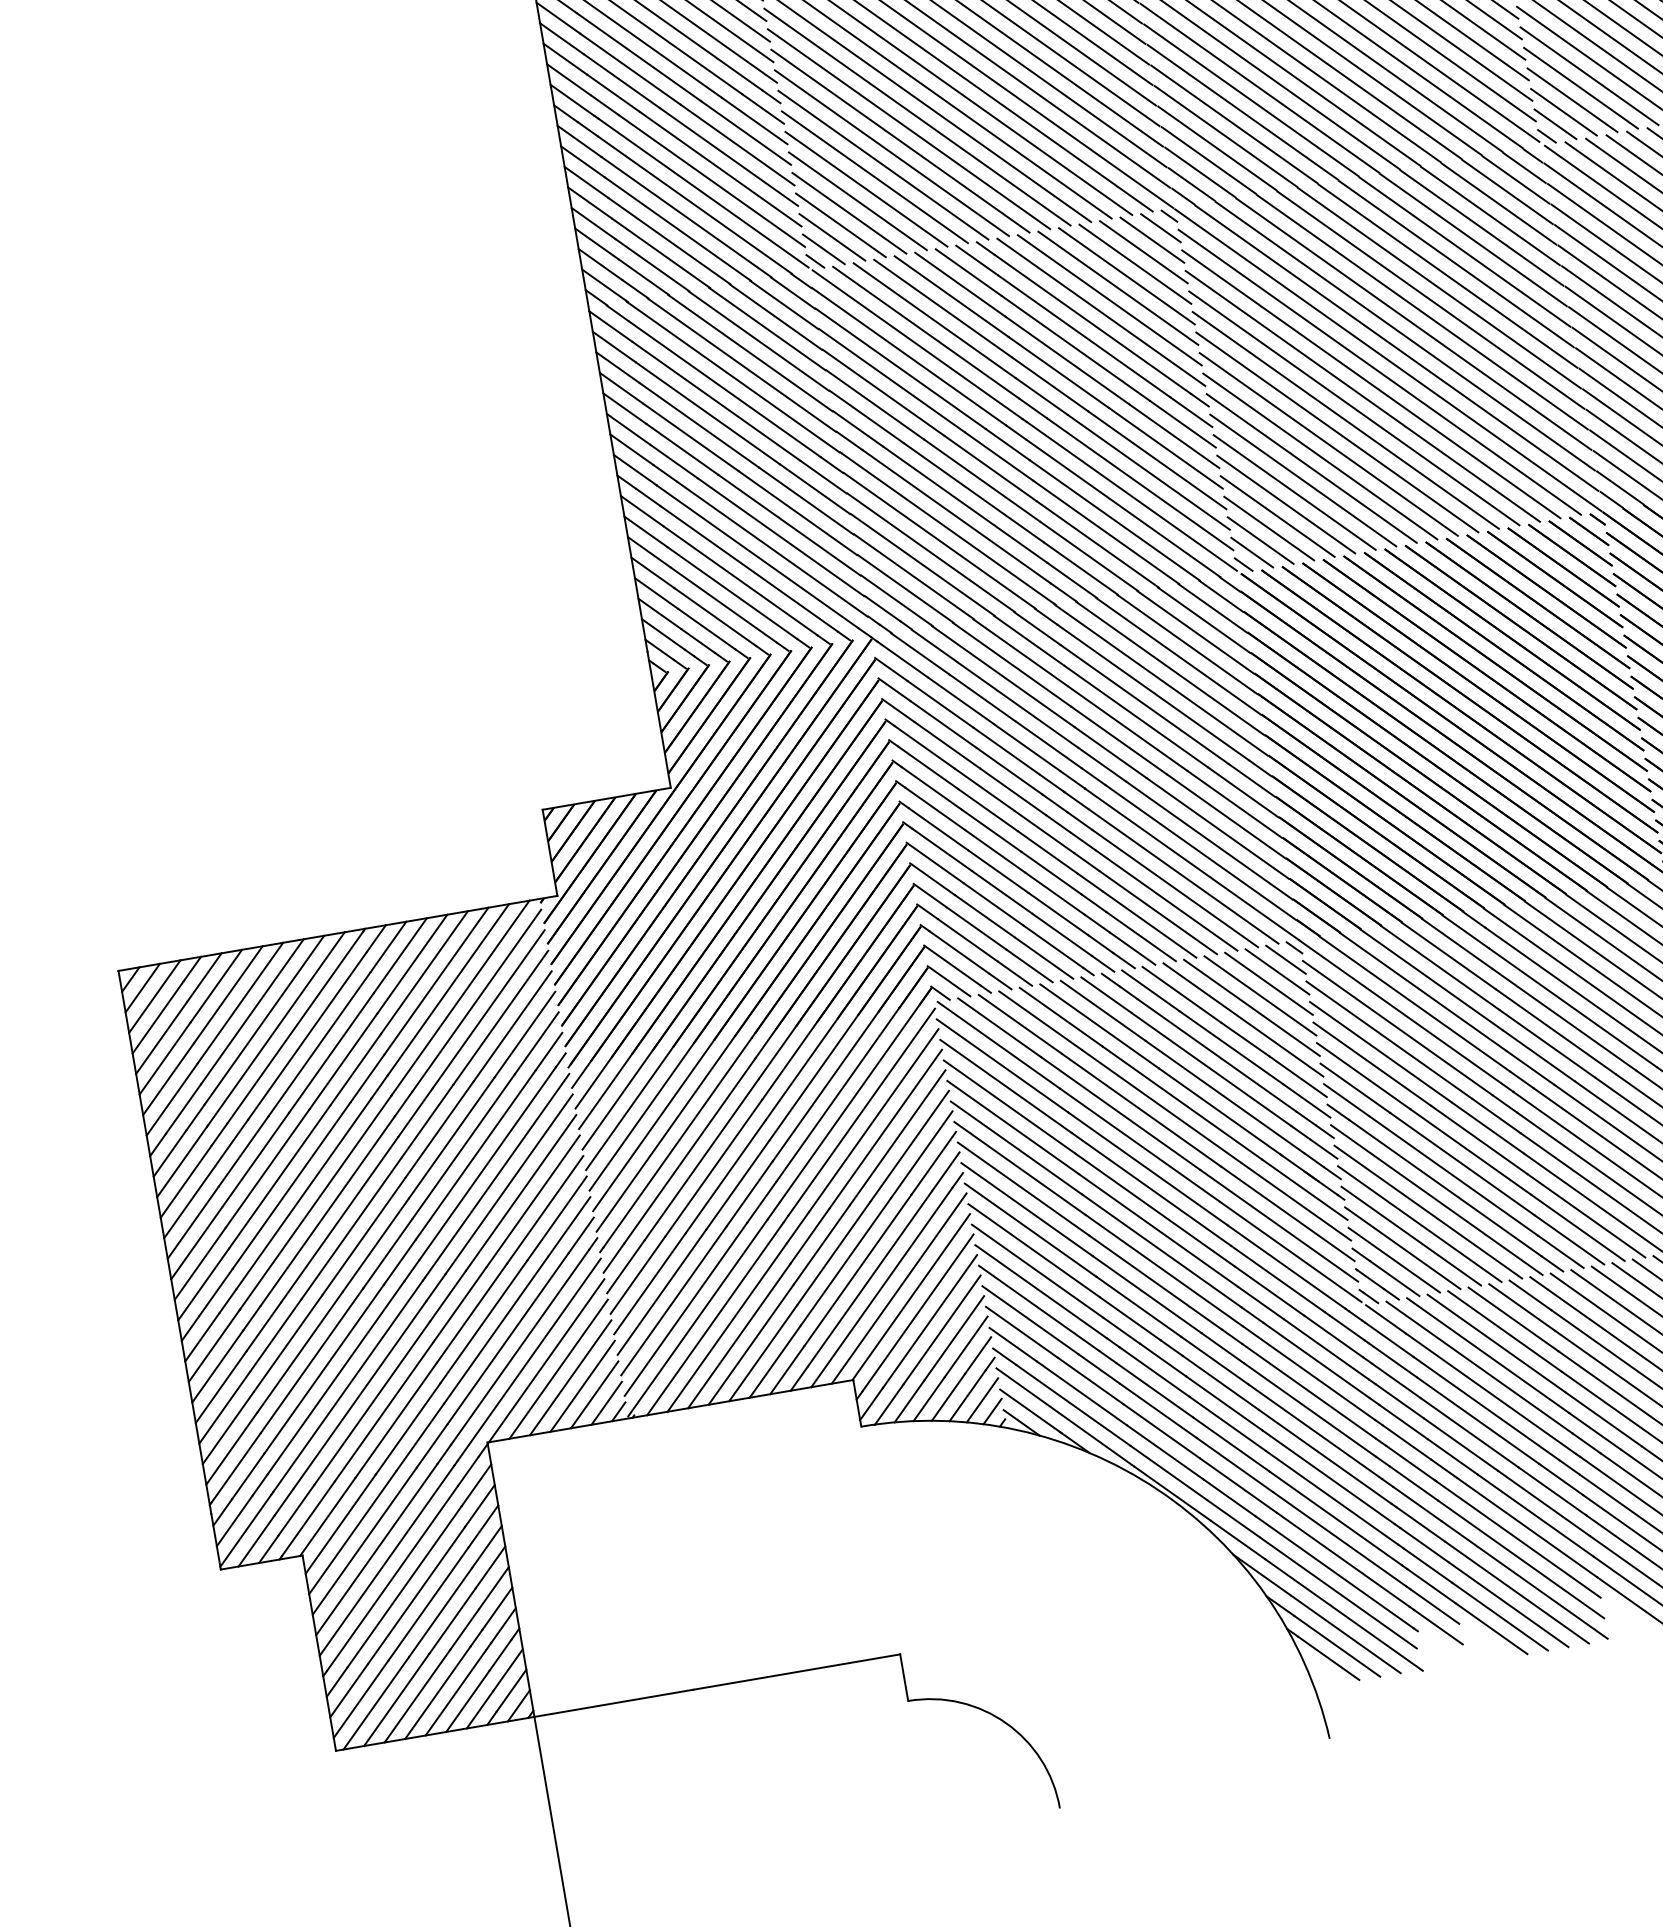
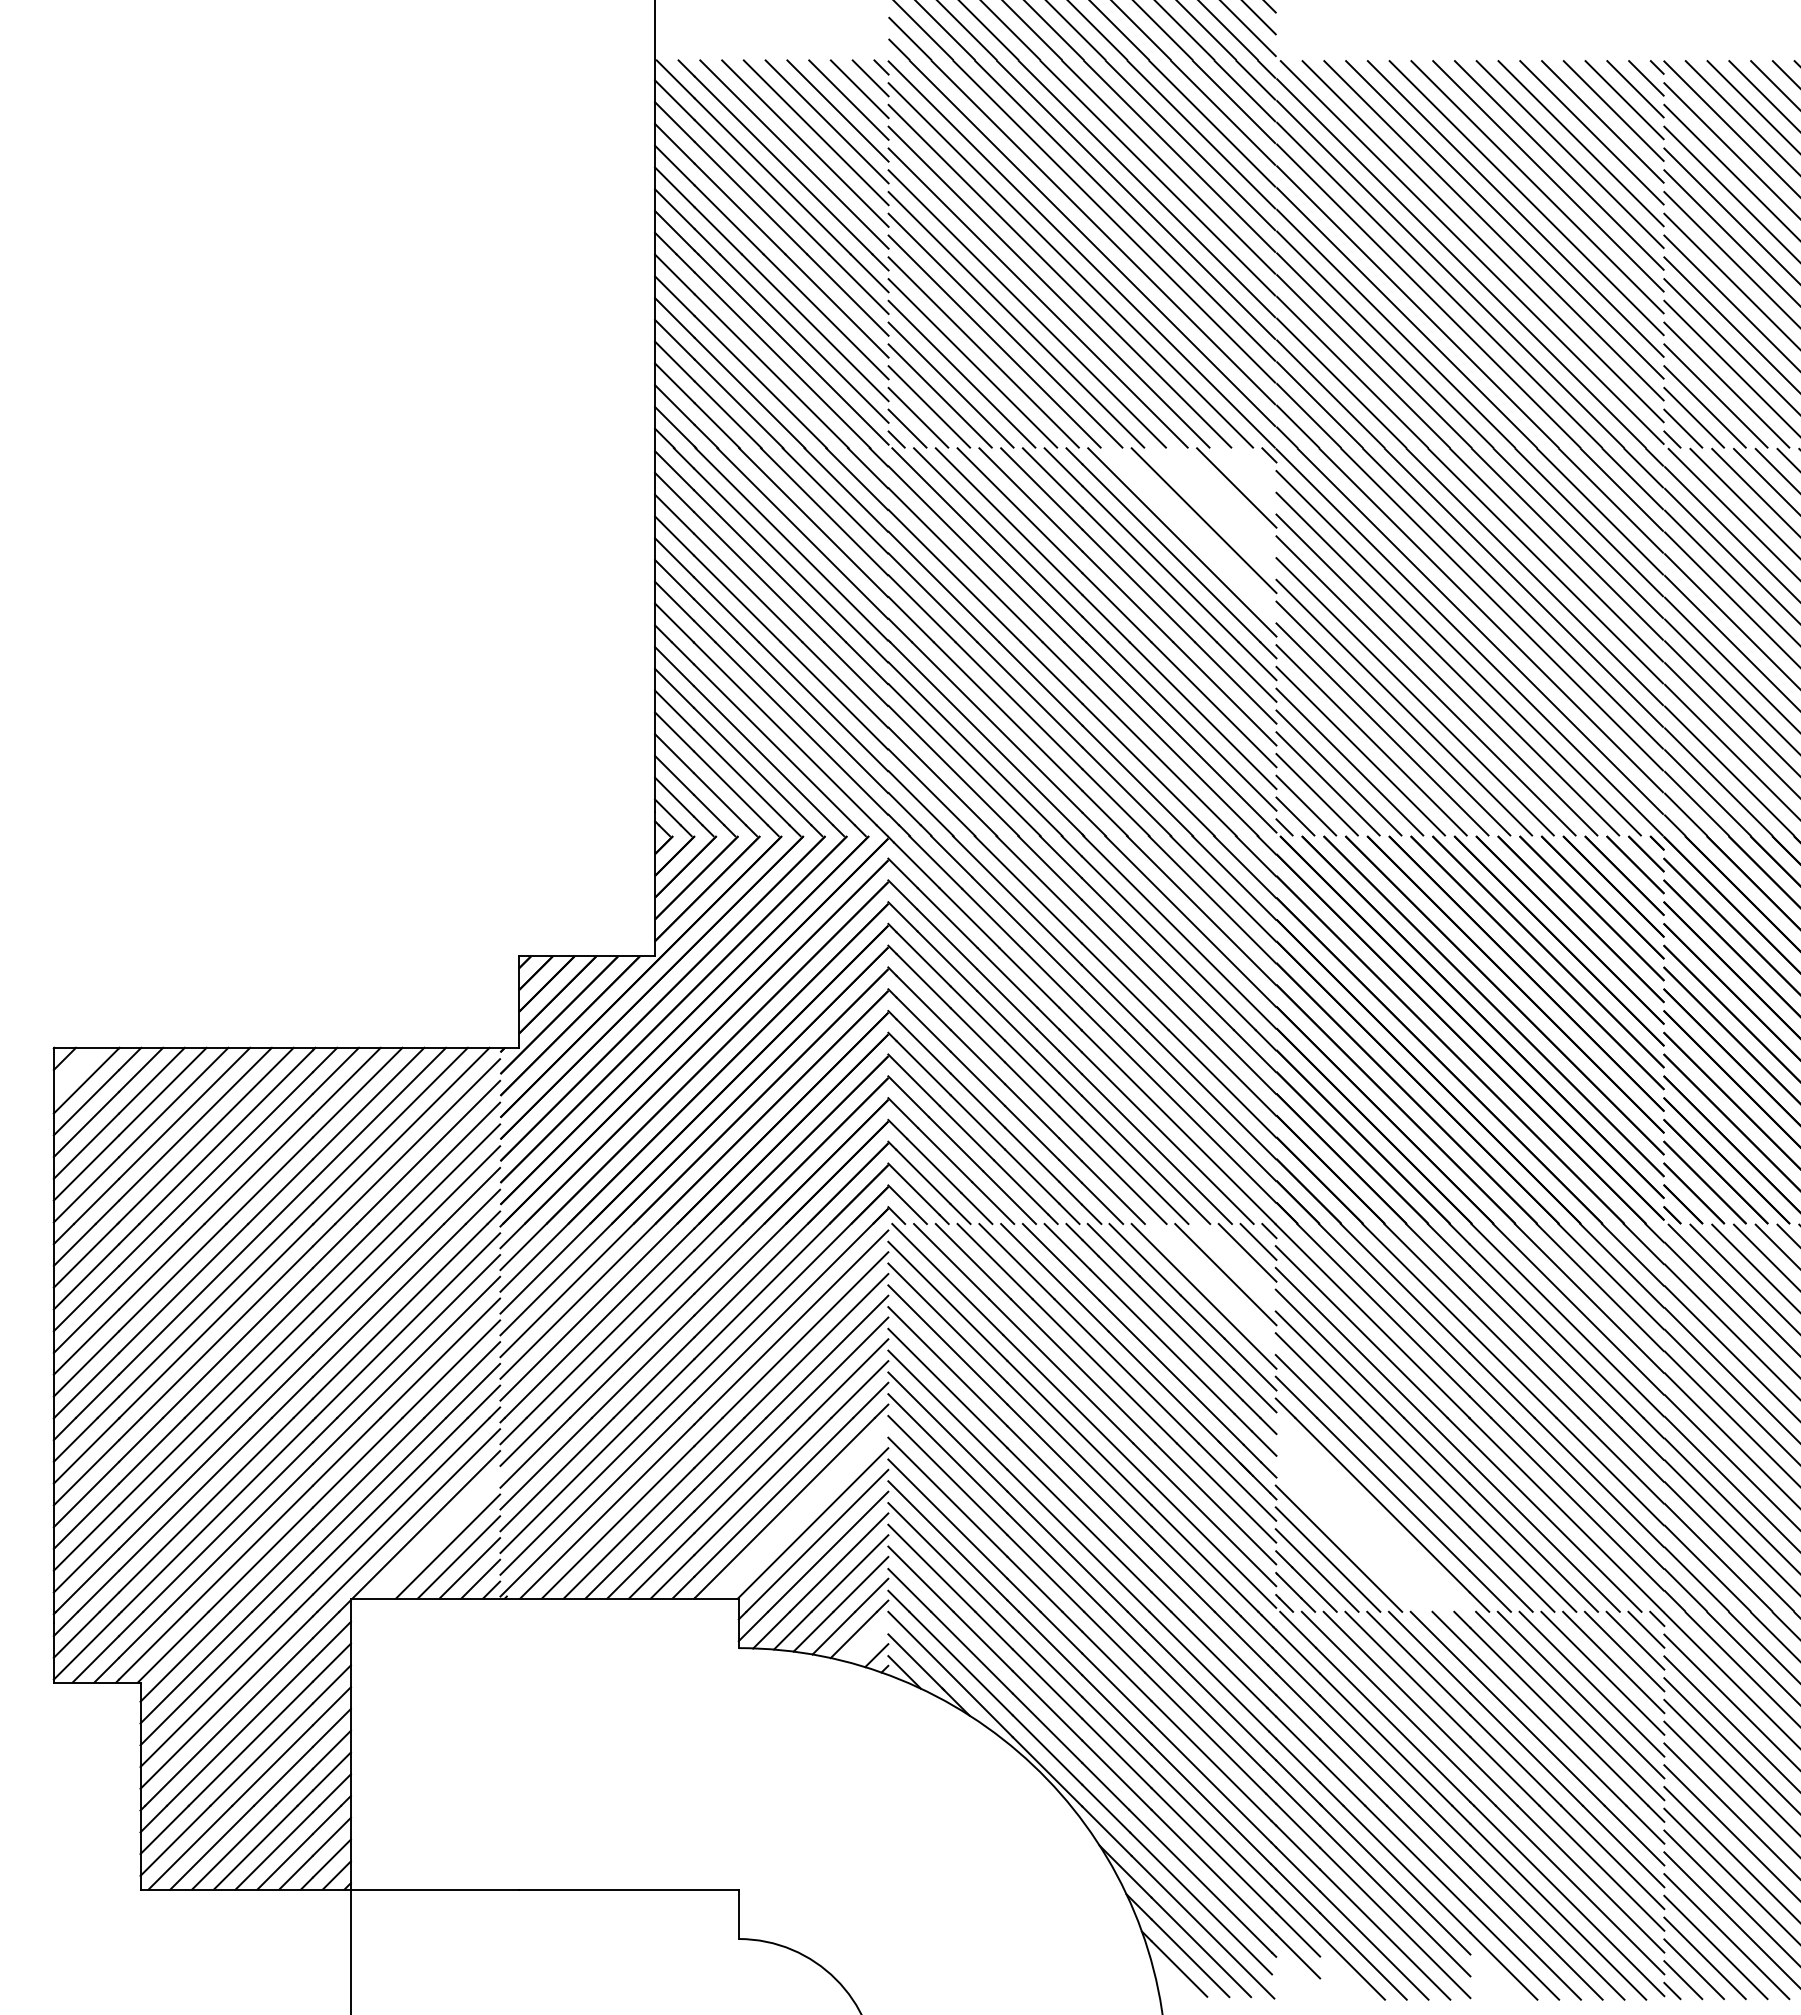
line: (1160, 228) -> (1258, 466), removed
line: (1152, 239) -> (1247, 476), removed
line: (1134, 263) -> (1225, 498), removed
line: (1126, 276) -> (1214, 509), removed
line: (1110, 300) -> (1193, 531), removed
line: (1268, 983) -> (1236, 1263), removed
line: (142, 987) -> (75, 1069), removed
line: (1251, 1007) -> (1214, 1285), removed
line: (1436, 1199) -> (1371, 1515), removed
line: (1428, 1211) -> (1360, 1526), removed
line: (1419, 1223) -> (1349, 1537), removed
line: (899, 1288) -> (802, 1512), removed
line: (558, 1369) -> (437, 1535), removed
line: (982, 1400) -> (868, 1642), removed

